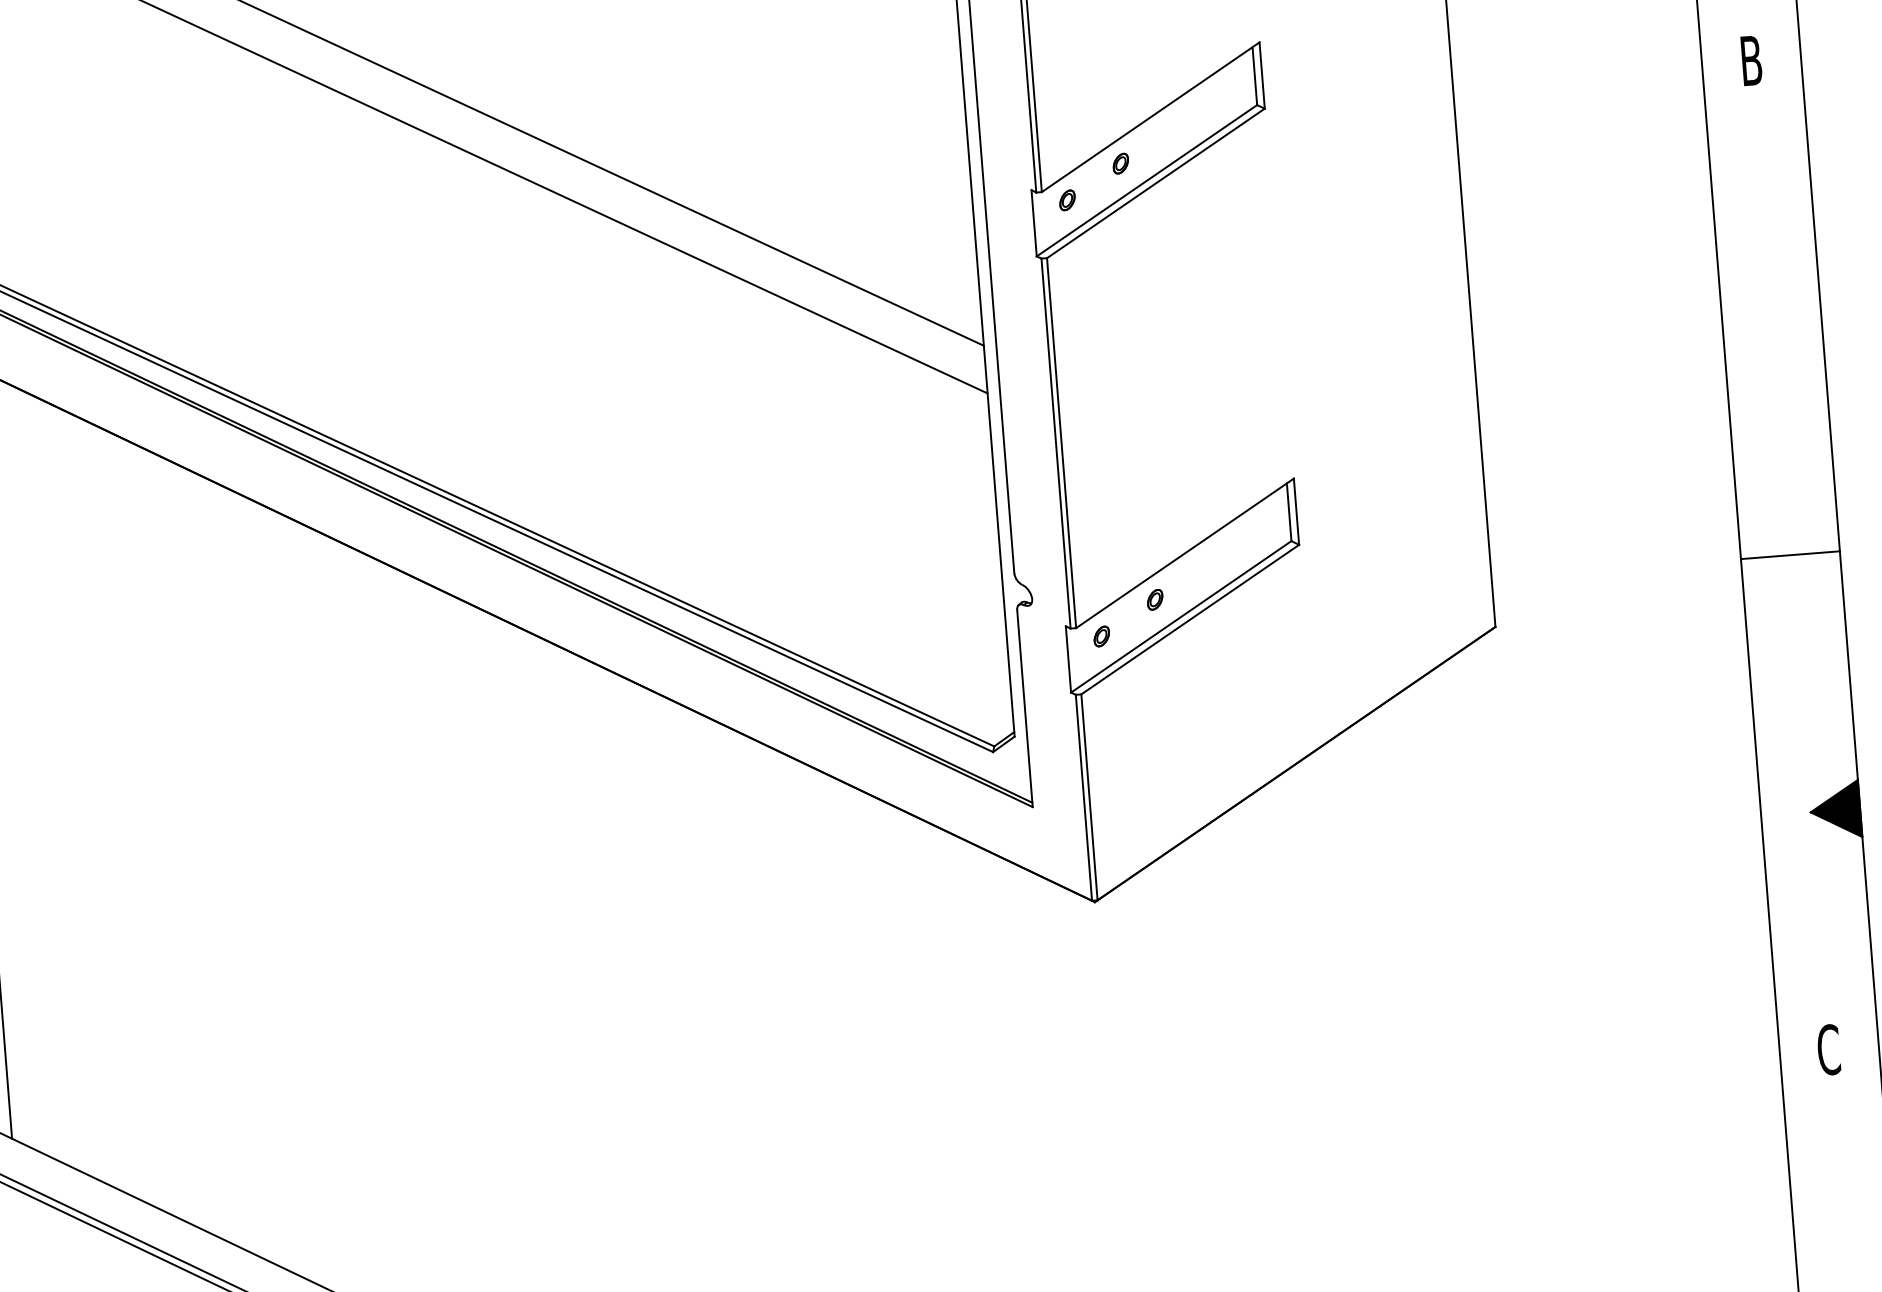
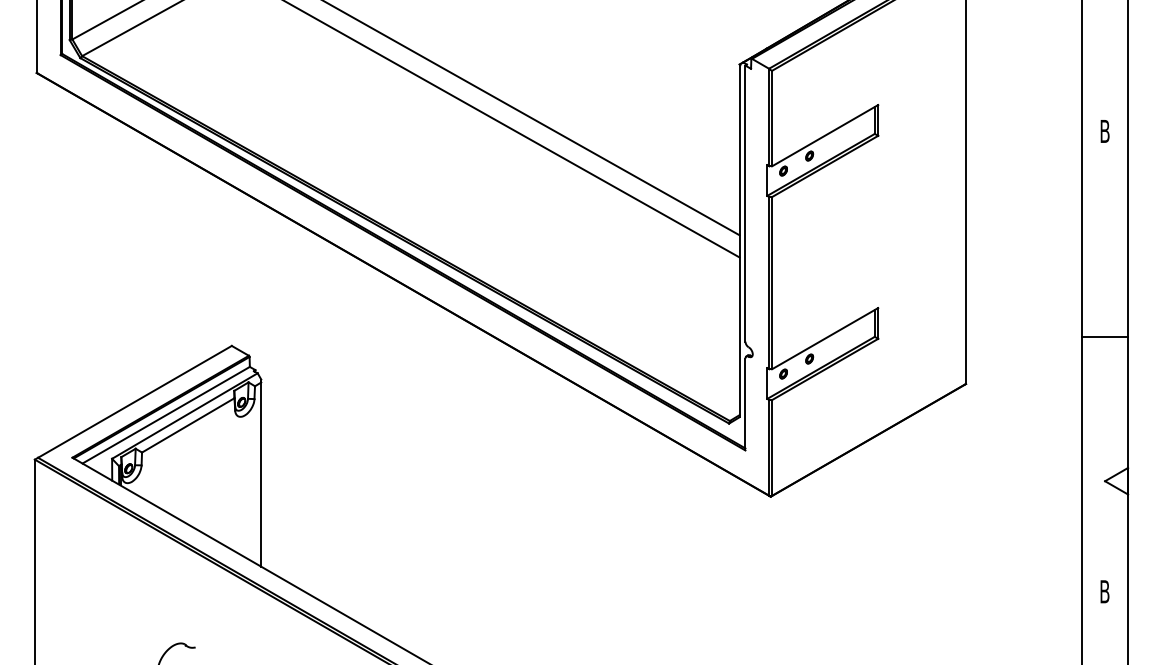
line: (1791, 555) -> (1105, 336), moved
fill: (1835, 808) -> (1116, 480), removed
text: (1828, 1049) -> (1104, 591), C -> B

